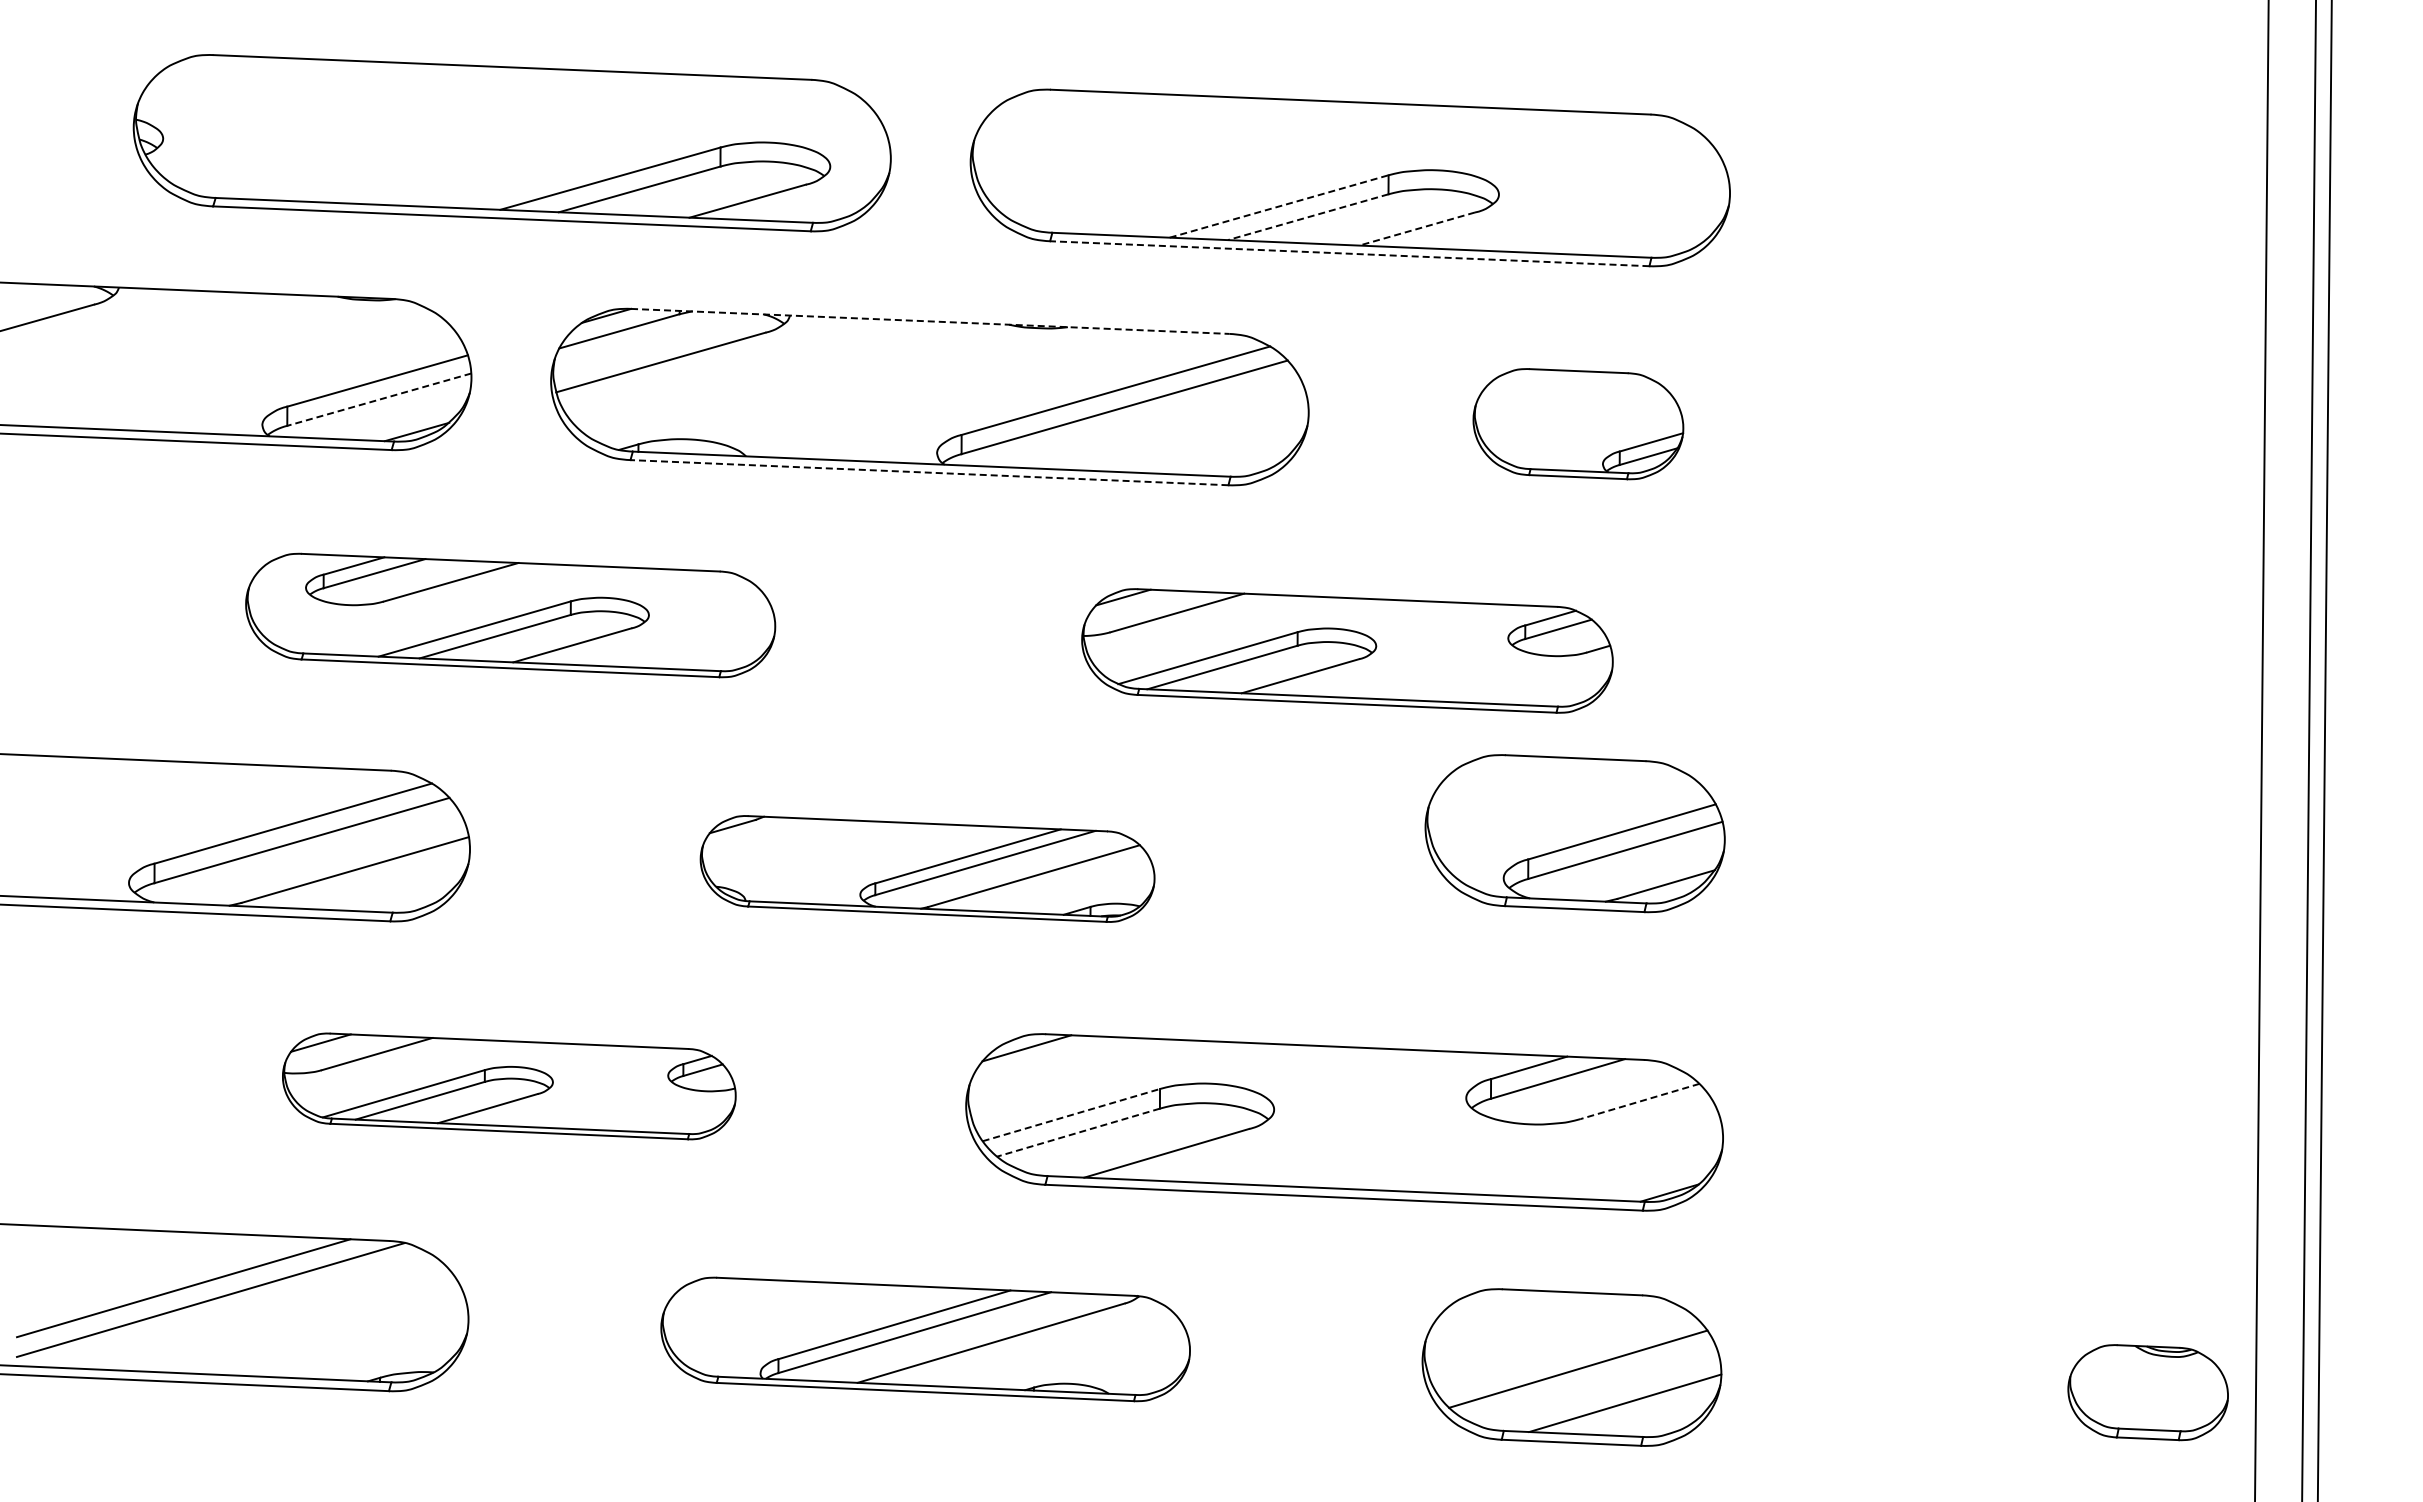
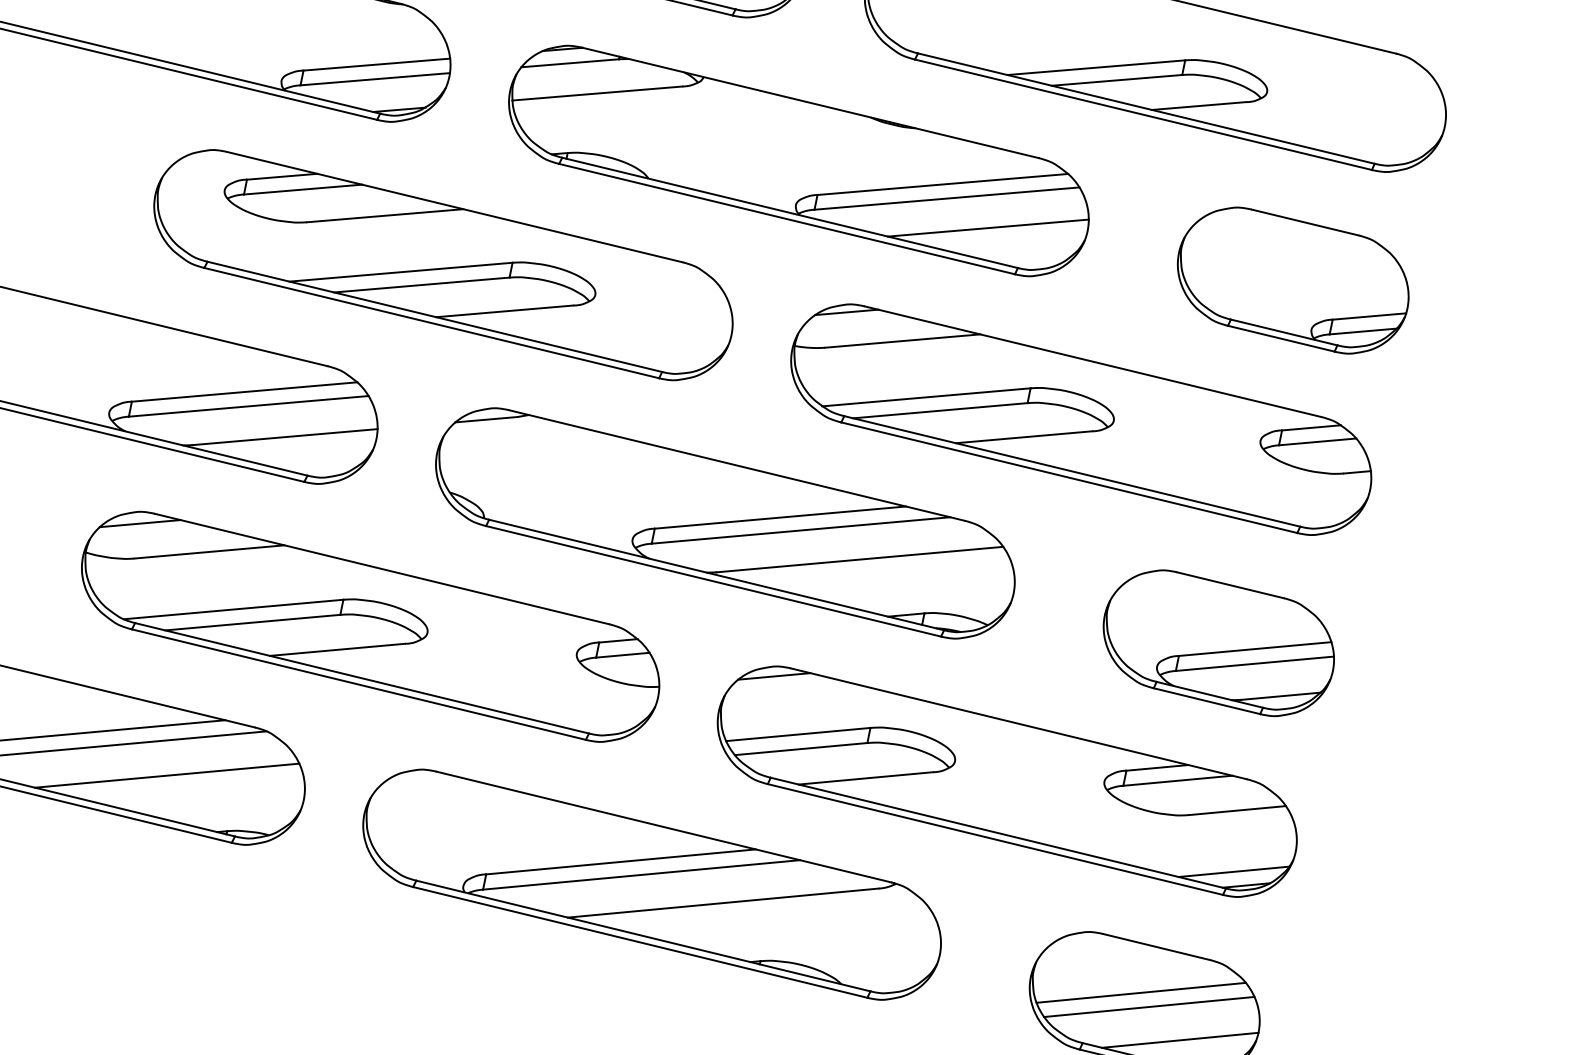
line: (1279, 206) -> (1096, 67), dashed -> solid
line: (1308, 217) -> (1117, 80), dashed -> solid
line: (1416, 229) -> (1198, 106), dashed -> solid
line: (1349, 253) -> (1143, 114), dashed -> solid
line: (930, 321) -> (810, 103), dashed -> solid
line: (379, 399) -> (375, 79), dashed -> solid
part: (1578, 423) -> (1293, 280), size x1.43
line: (1183, 433) -> (988, 227), added
line: (928, 472) -> (786, 218), dashed -> solid
part: (510, 615) -> (443, 265), size x1.43
part: (1347, 650) -> (1081, 419), size x1.43
part: (1574, 833) -> (1218, 643), moved
part: (927, 868) -> (725, 523), size x1.67
part: (509, 1086) -> (370, 627), size x1.67
line: (1640, 1101) -> (1237, 810), dashed -> solid
line: (1071, 1114) -> (798, 734), dashed -> solid
line: (1078, 1132) -> (801, 748), dashed -> solid
line: (1650, 1178) -> (1233, 871), added
line: (290, 1322) -> (166, 775), added
part: (925, 1339) -> (652, 884), size x1.43
line: (1564, 1353) -> (1141, 992), added

